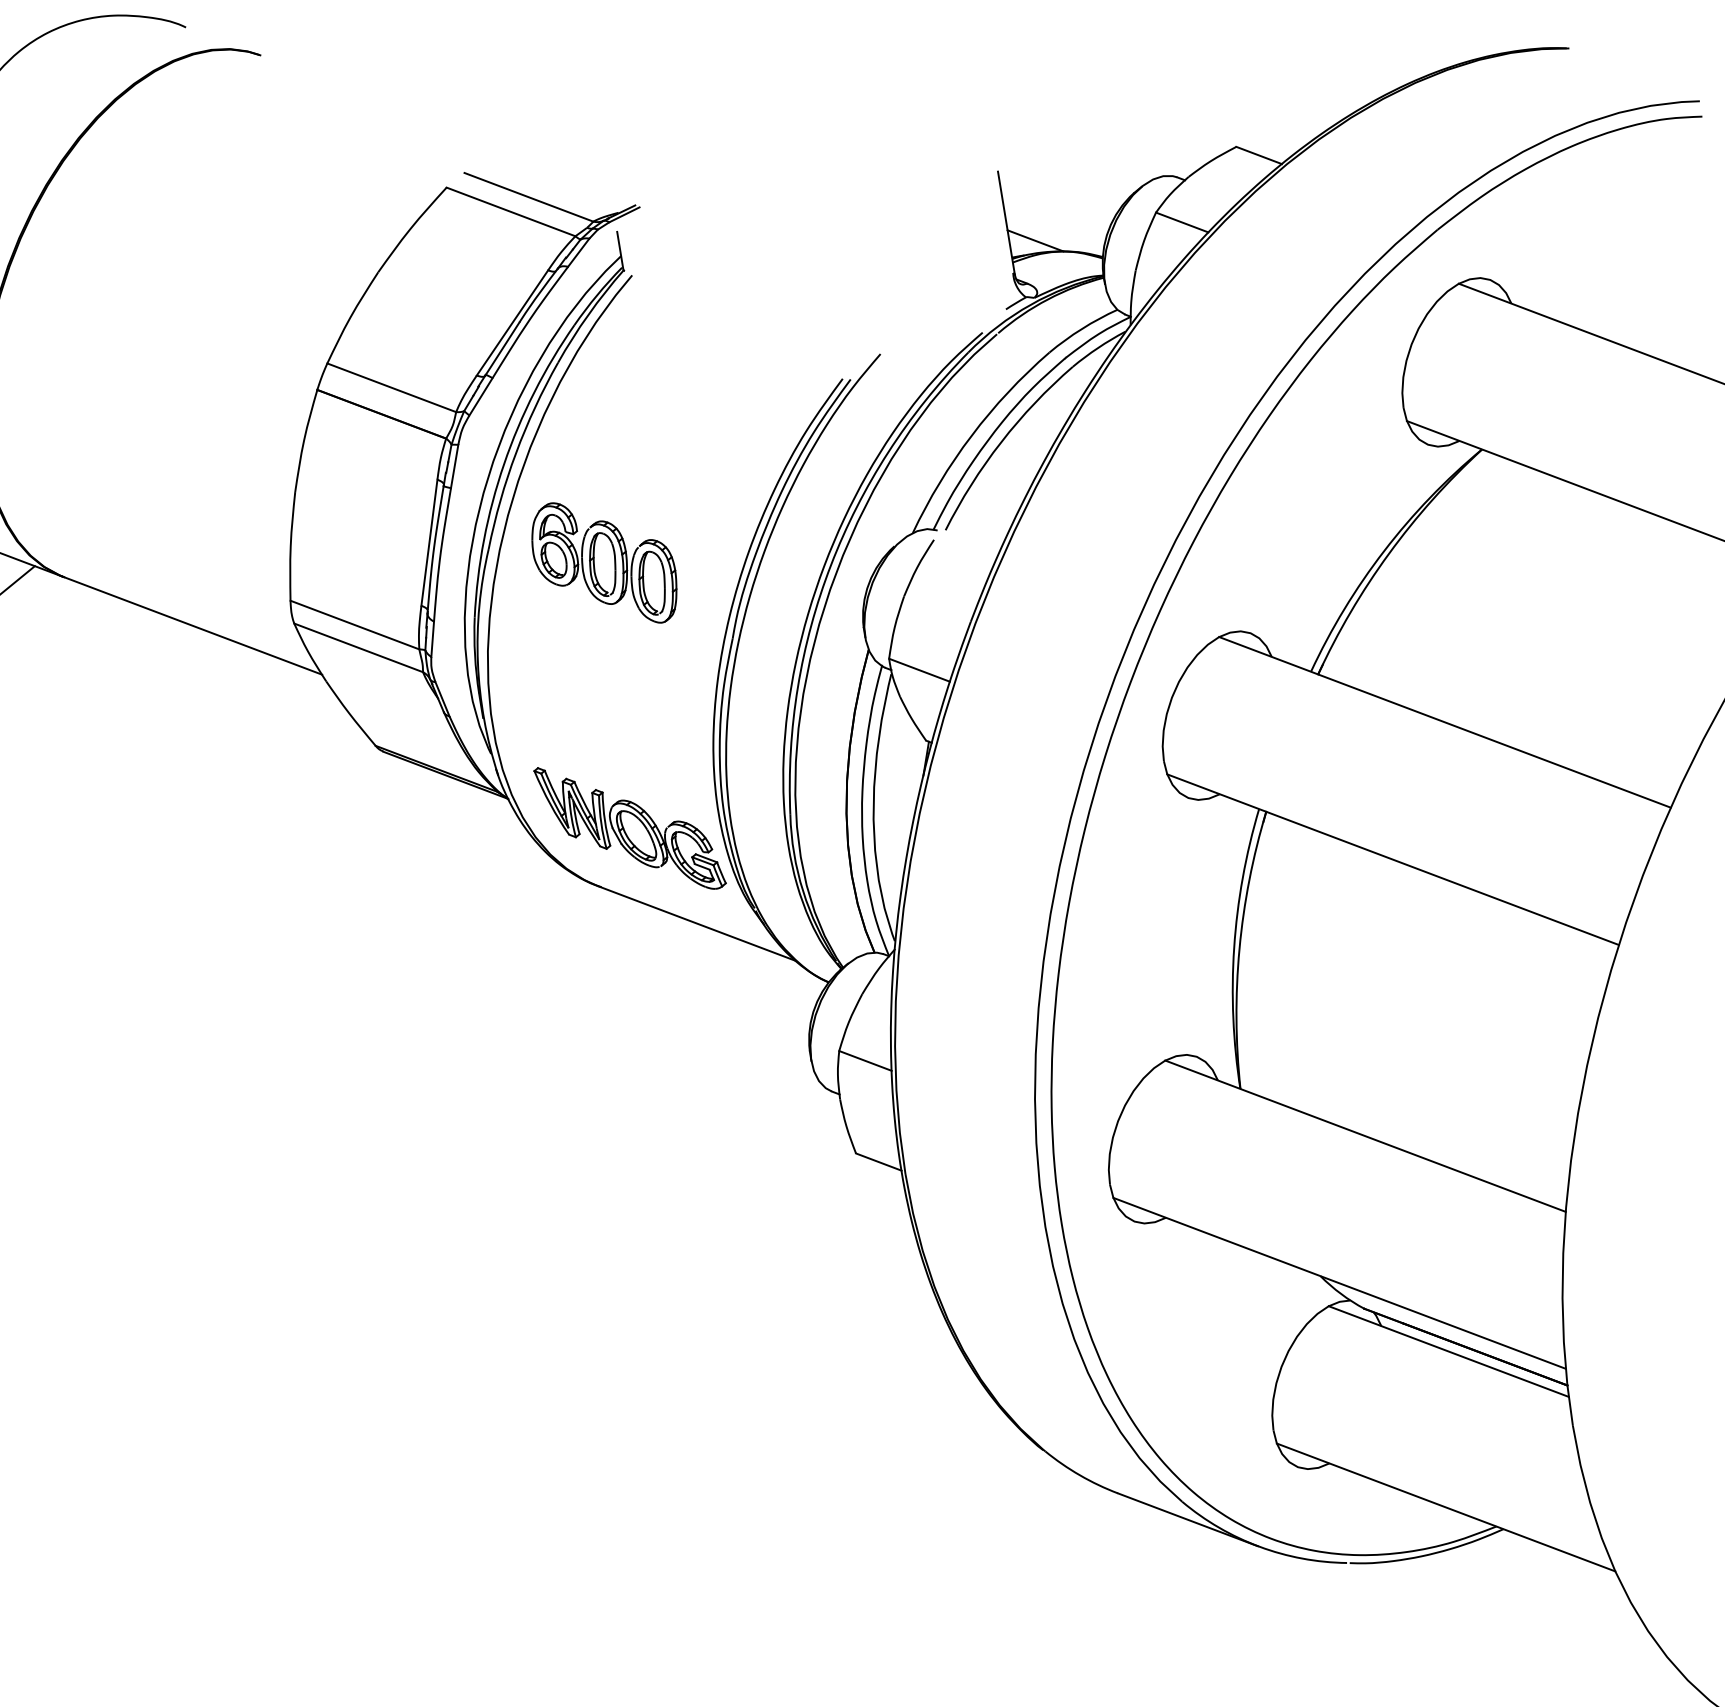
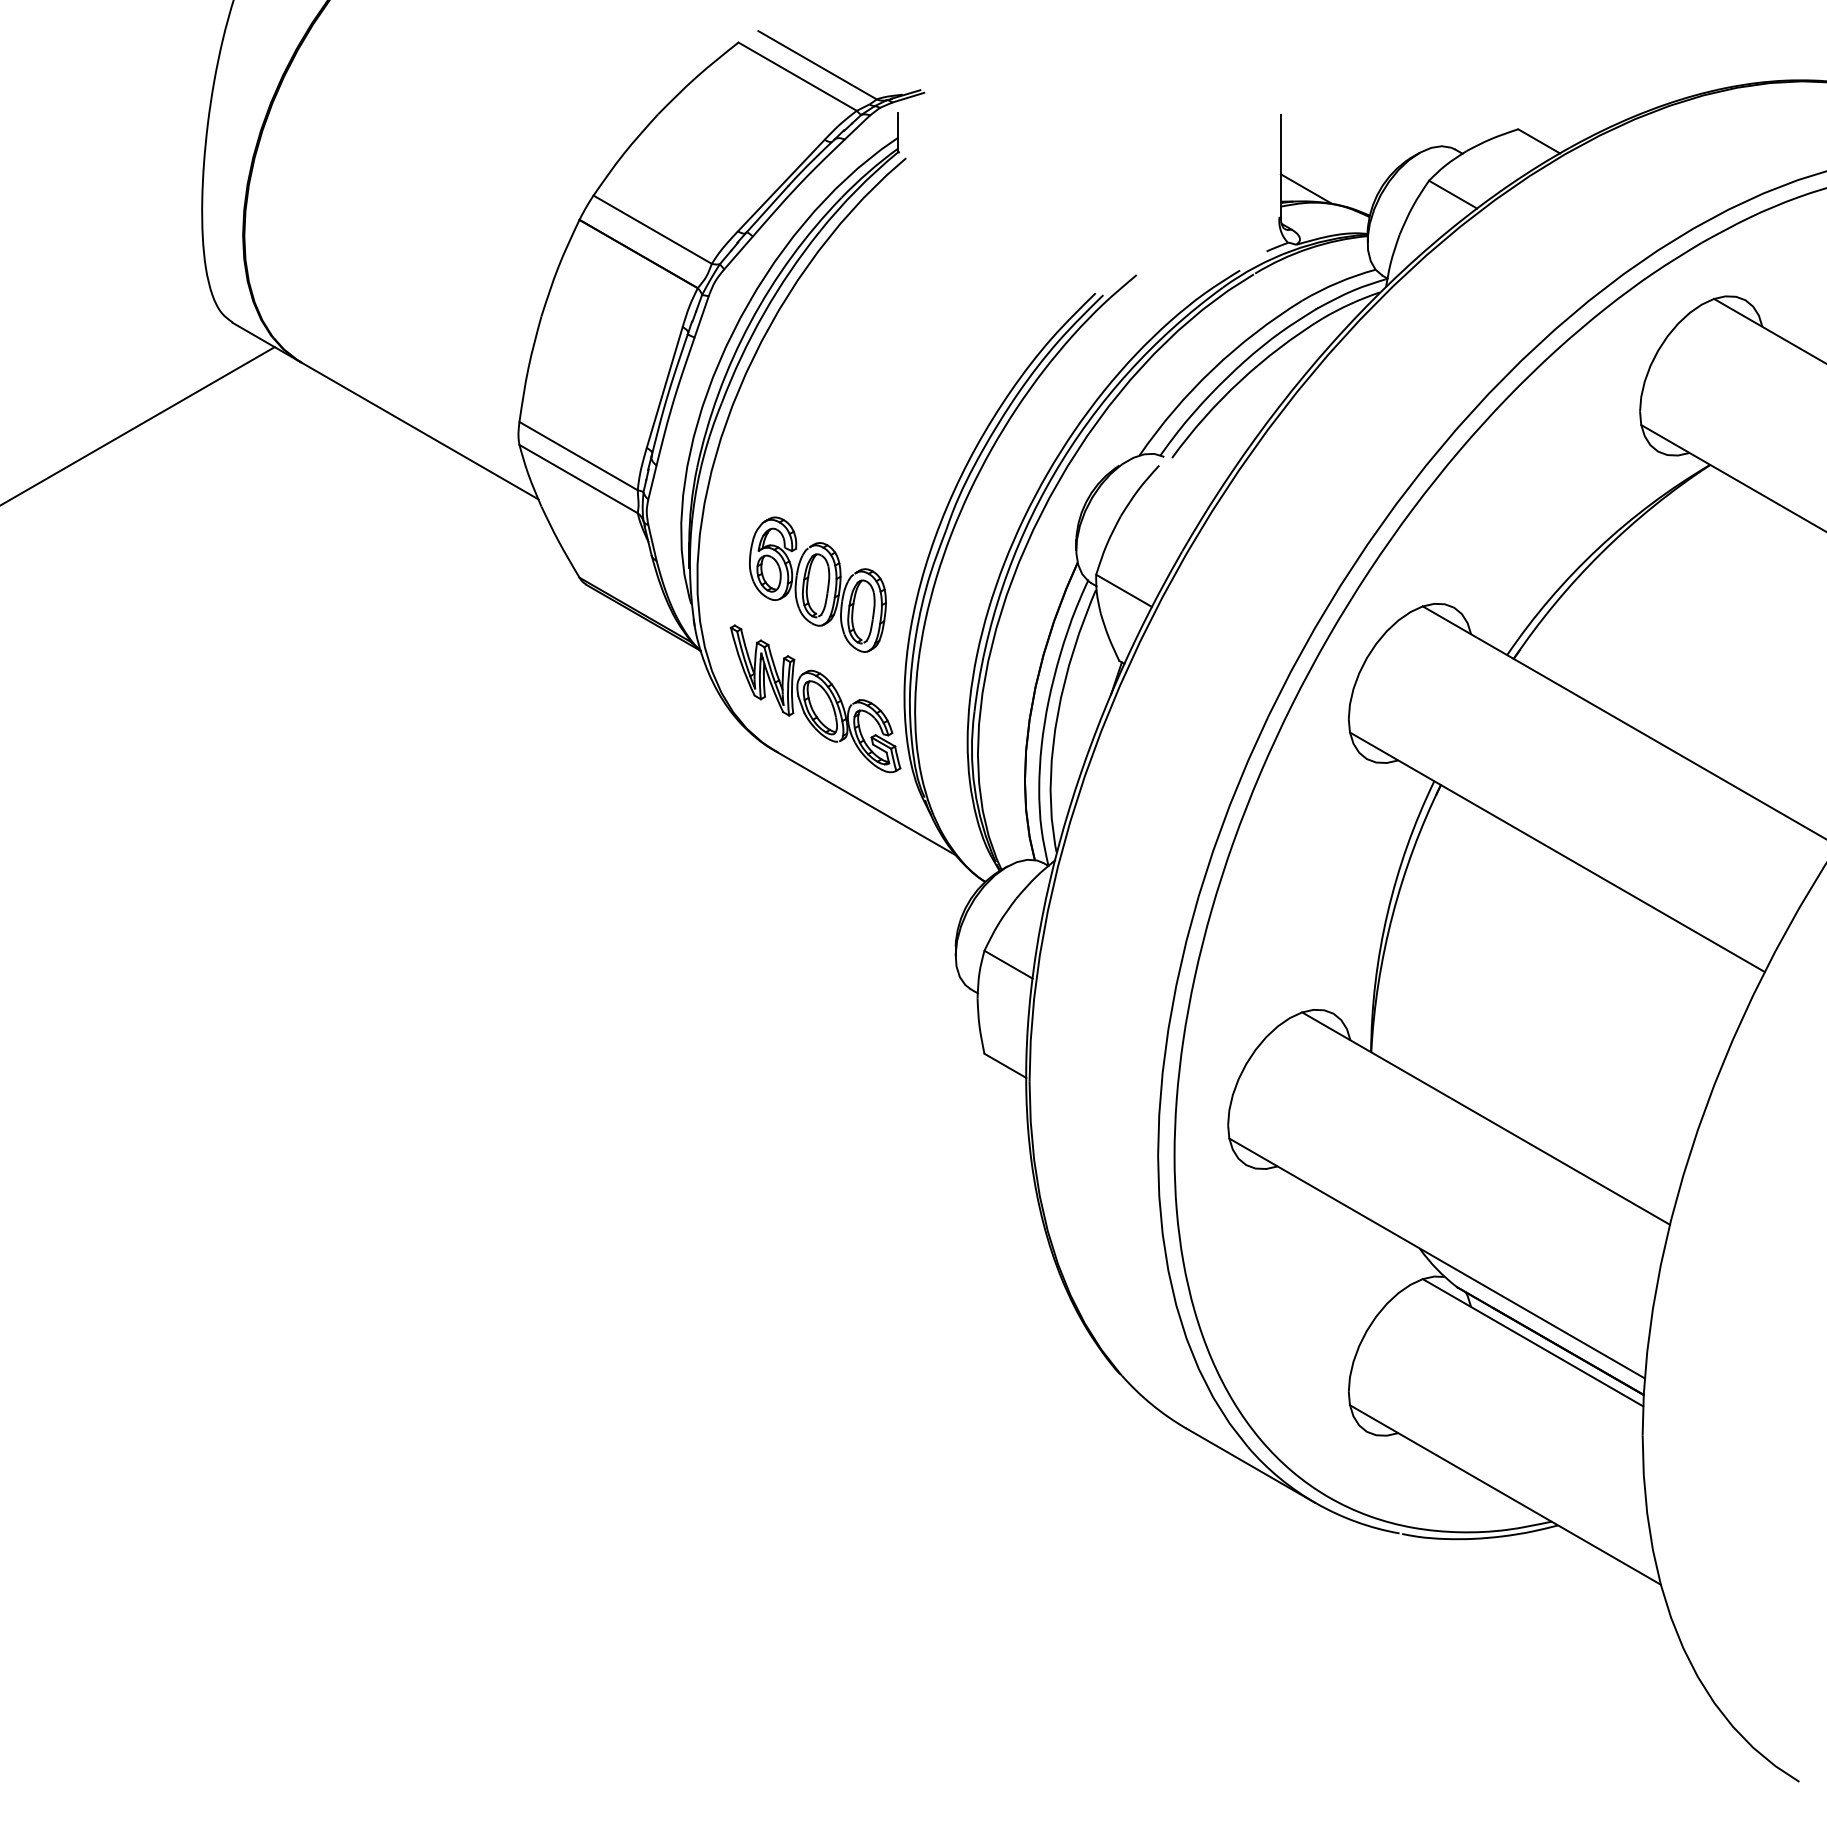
part: (604, 563) -> (817, 584), moved

